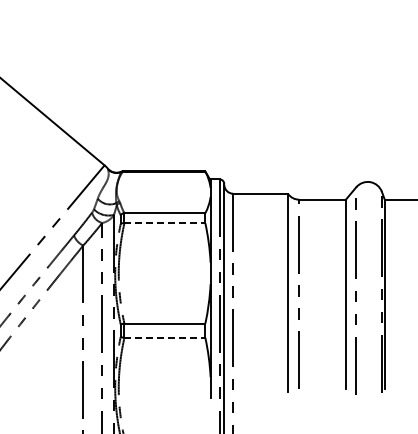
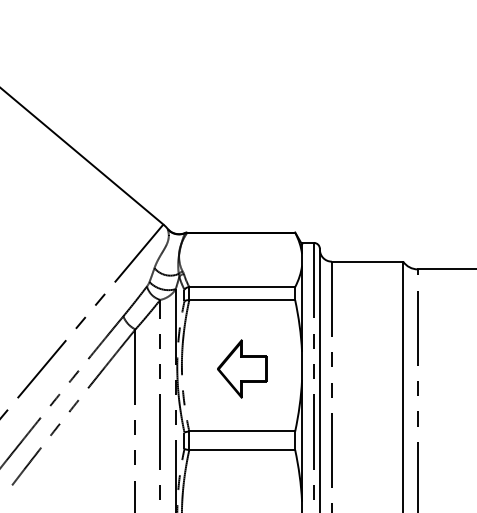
line: (165, 223) -> (243, 300), dashed -> solid
part: (164, 275) -> (241, 368), added
line: (165, 337) -> (243, 449), dashed -> solid

